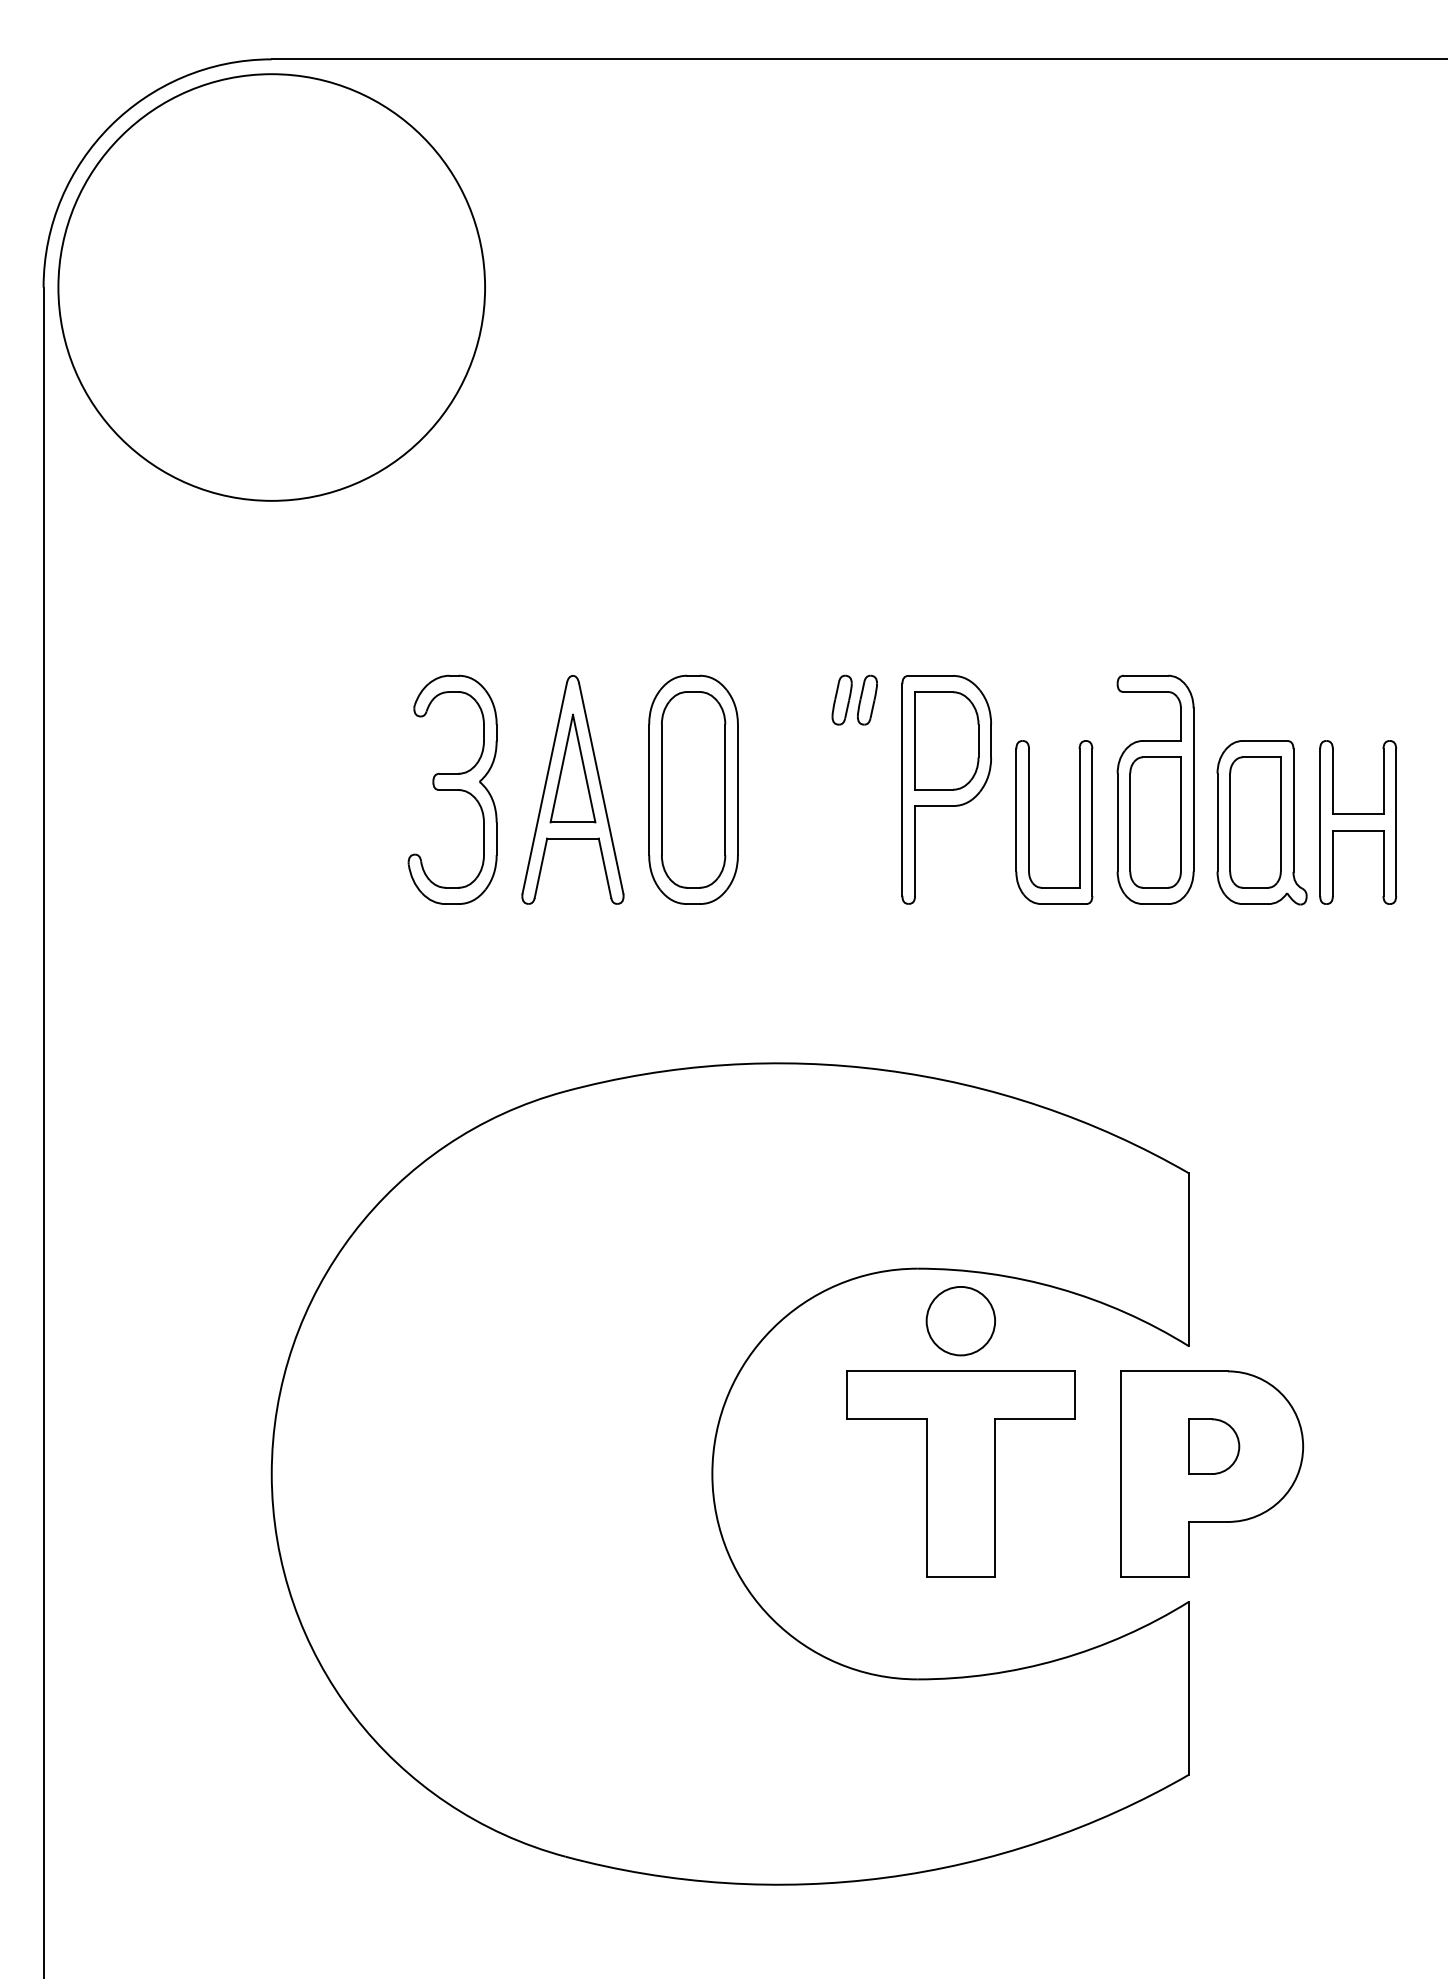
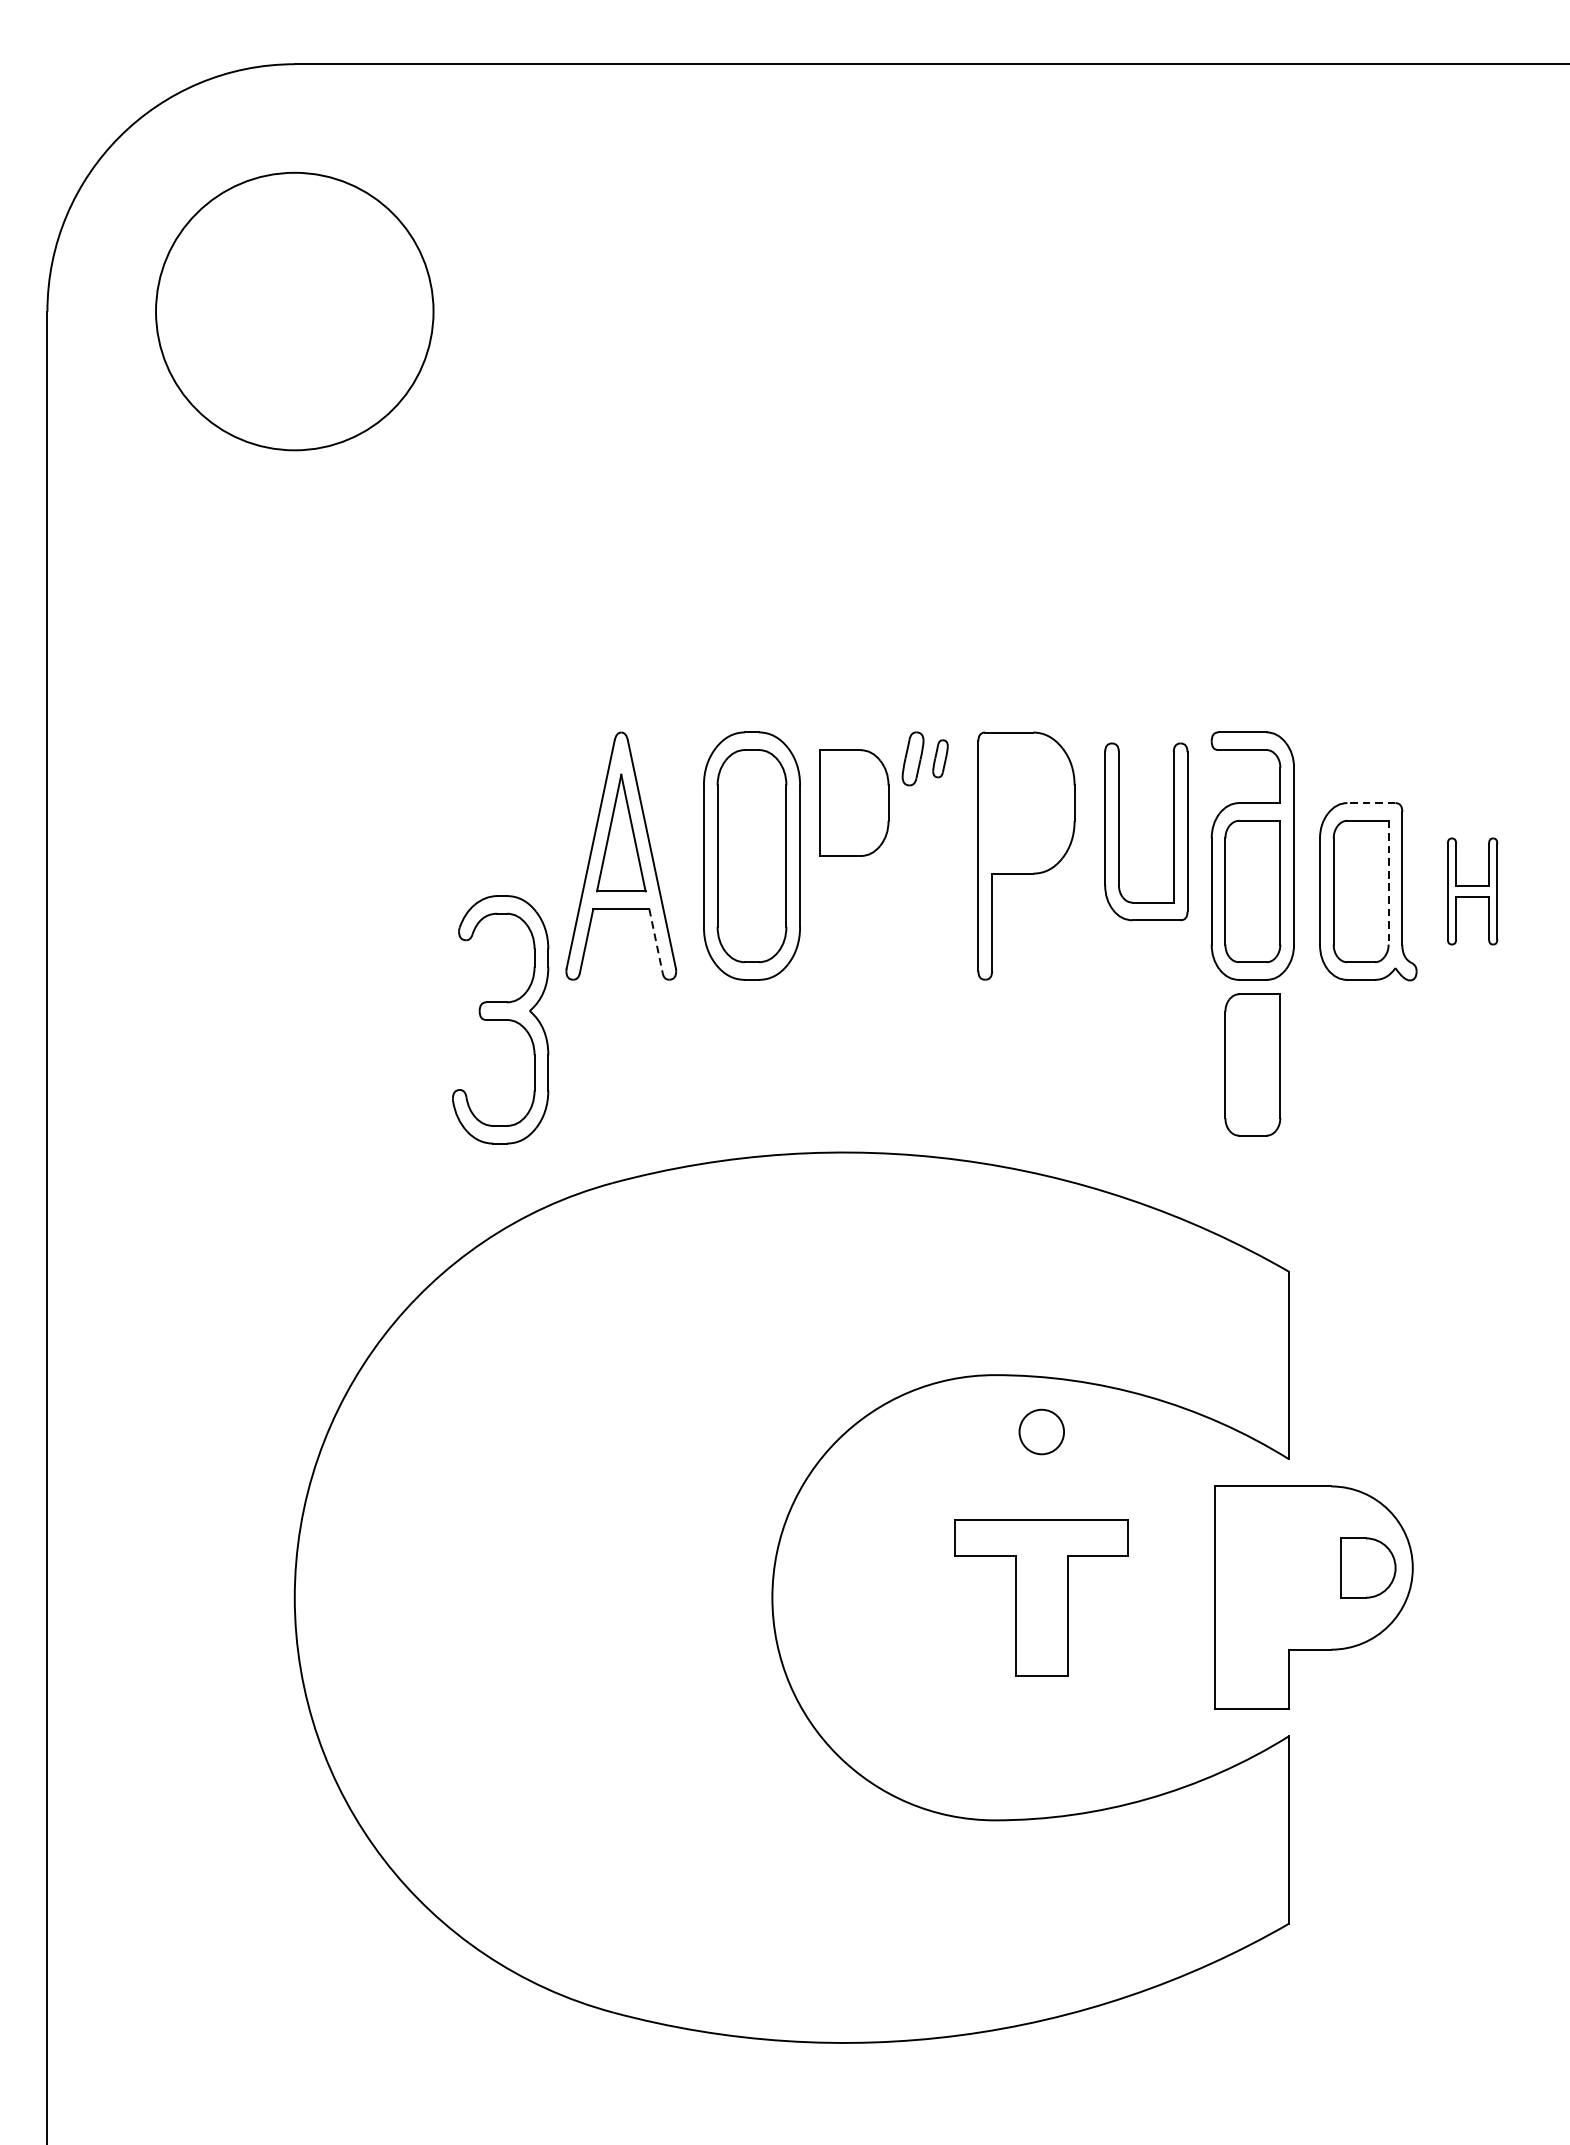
circle: (271, 287) -> (294, 311), size x0.6
part: (867, 699) -> (940, 758), size x0.7
part: (946, 740) -> (853, 802), moved
line: (1264, 740) -> (1370, 802), solid -> dashed
part: (452, 789) -> (500, 1019), moved
line: (1280, 814) -> (1388, 882), solid -> dashed
part: (1029, 822) -> (1119, 831), moved
part: (1358, 822) -> (1472, 891), size x0.6
line: (605, 868) -> (656, 941), solid -> dashed
part: (1155, 982) -> (1252, 1064), added
circle: (960, 1320) -> (1041, 1431), size x0.6
part: (1214, 1446) -> (1368, 1567), moved
part: (960, 1473) -> (1041, 1597), size x0.7

